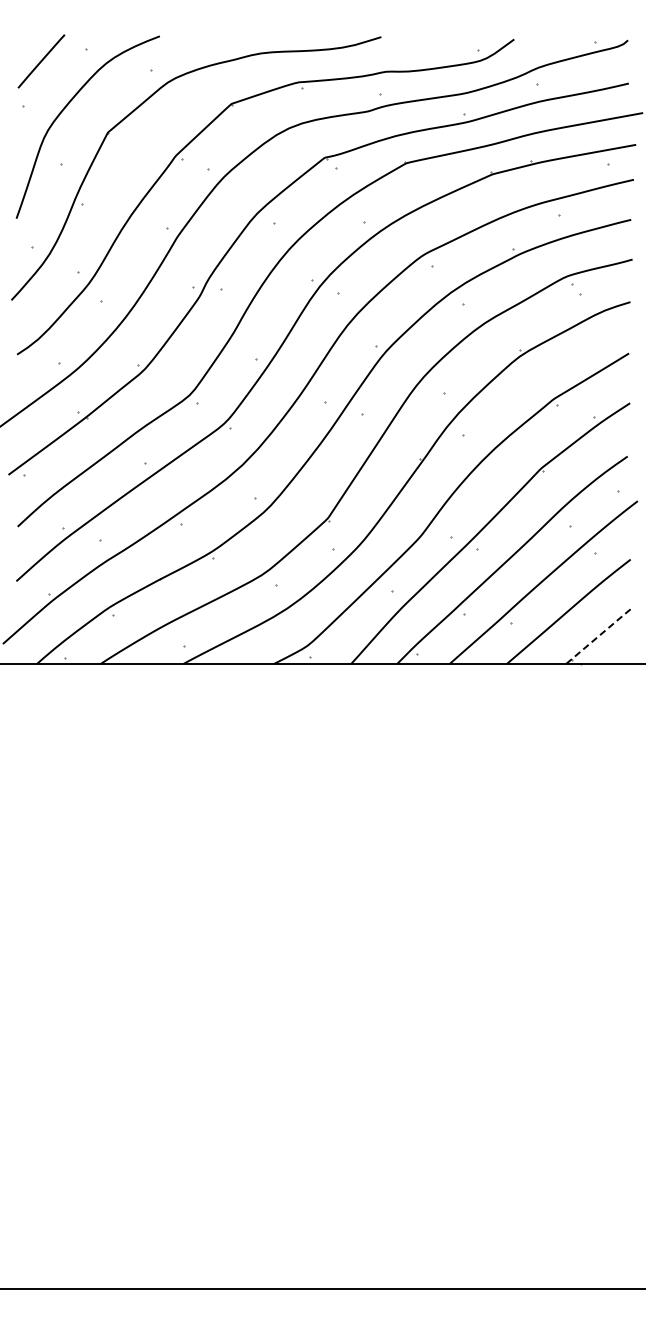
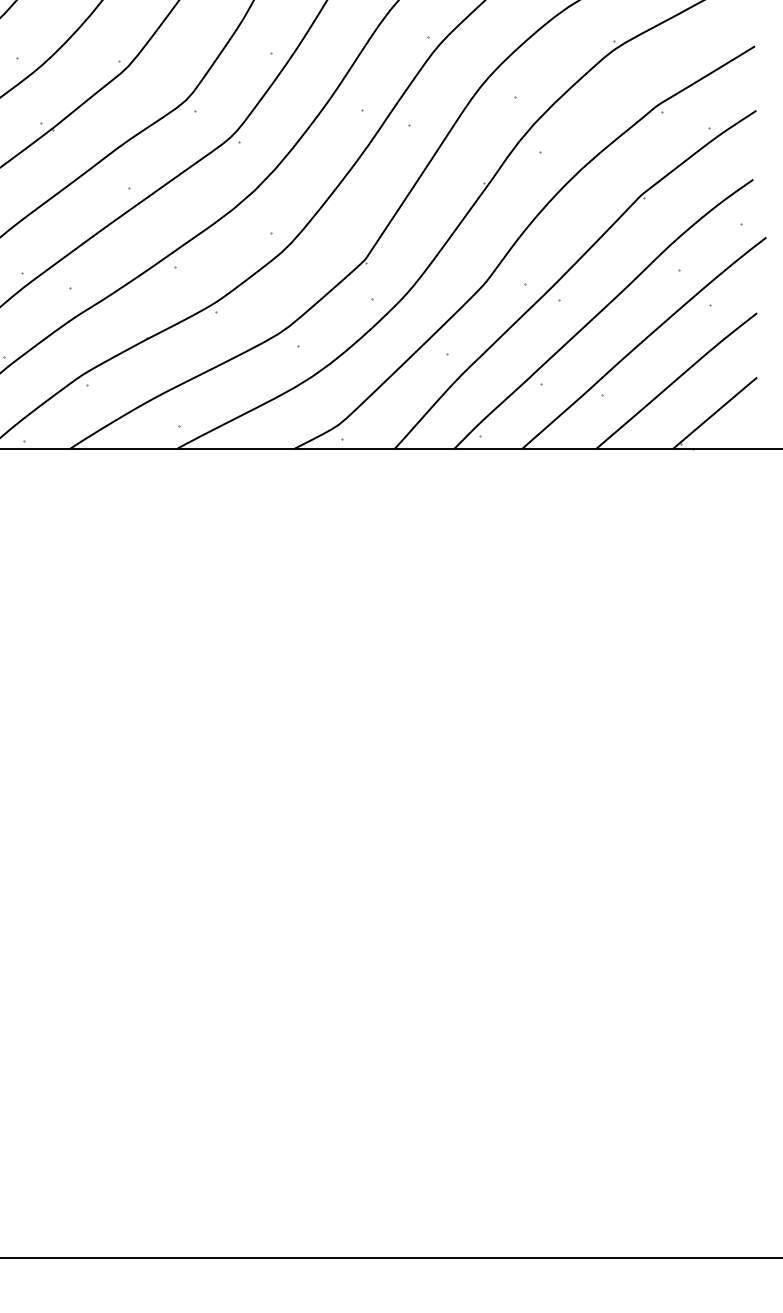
line: (598, 636) -> (715, 412), dashed -> solid

